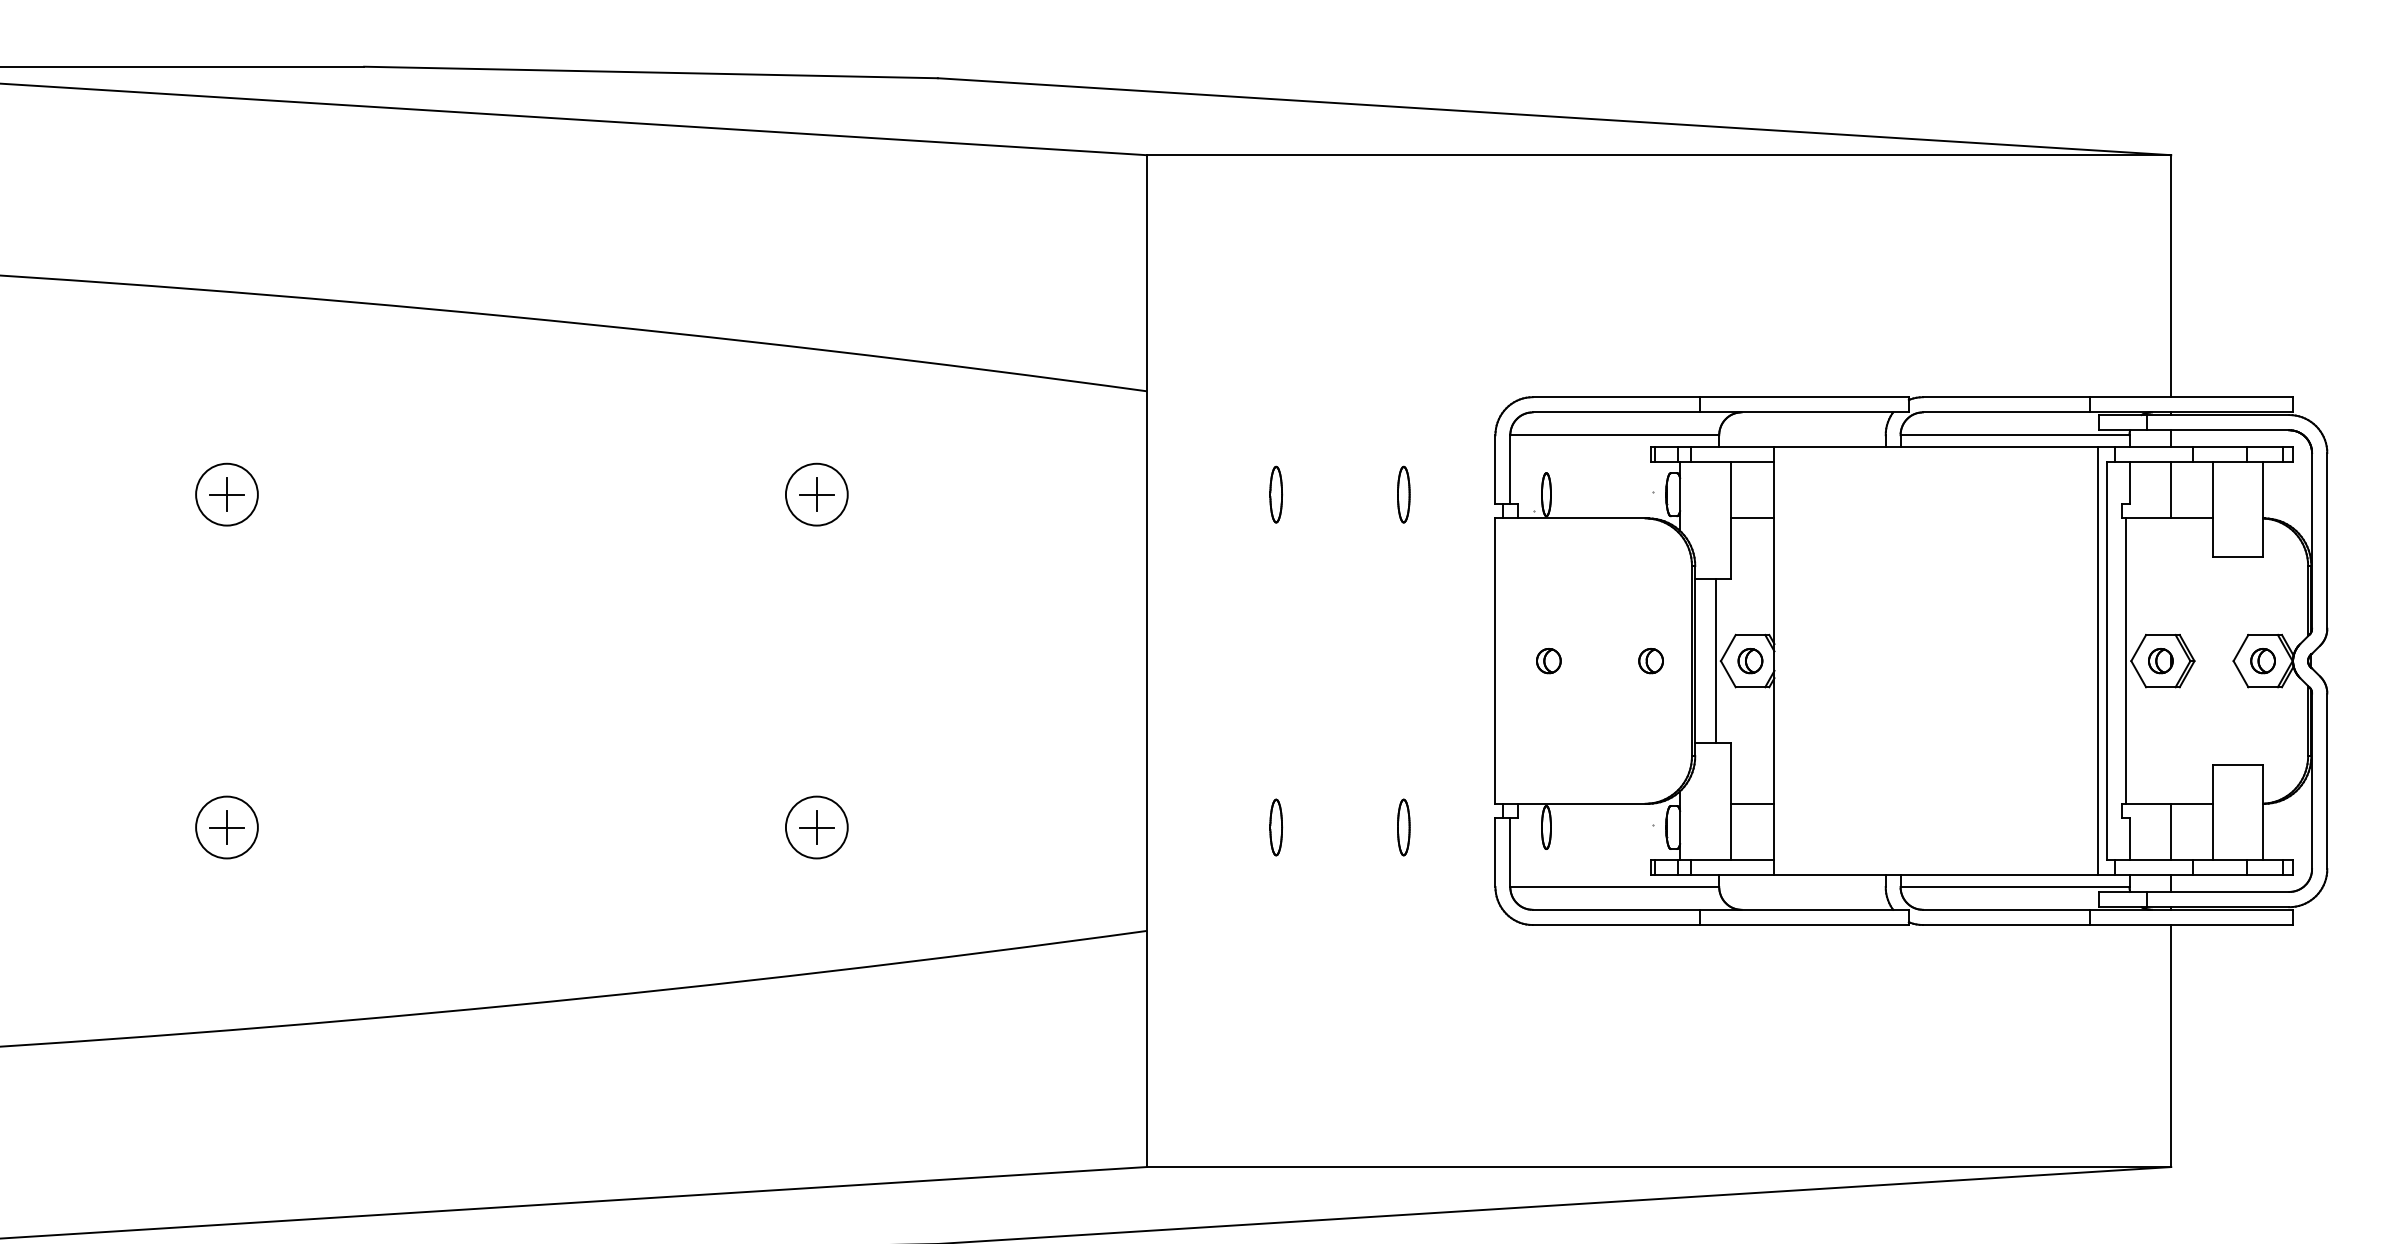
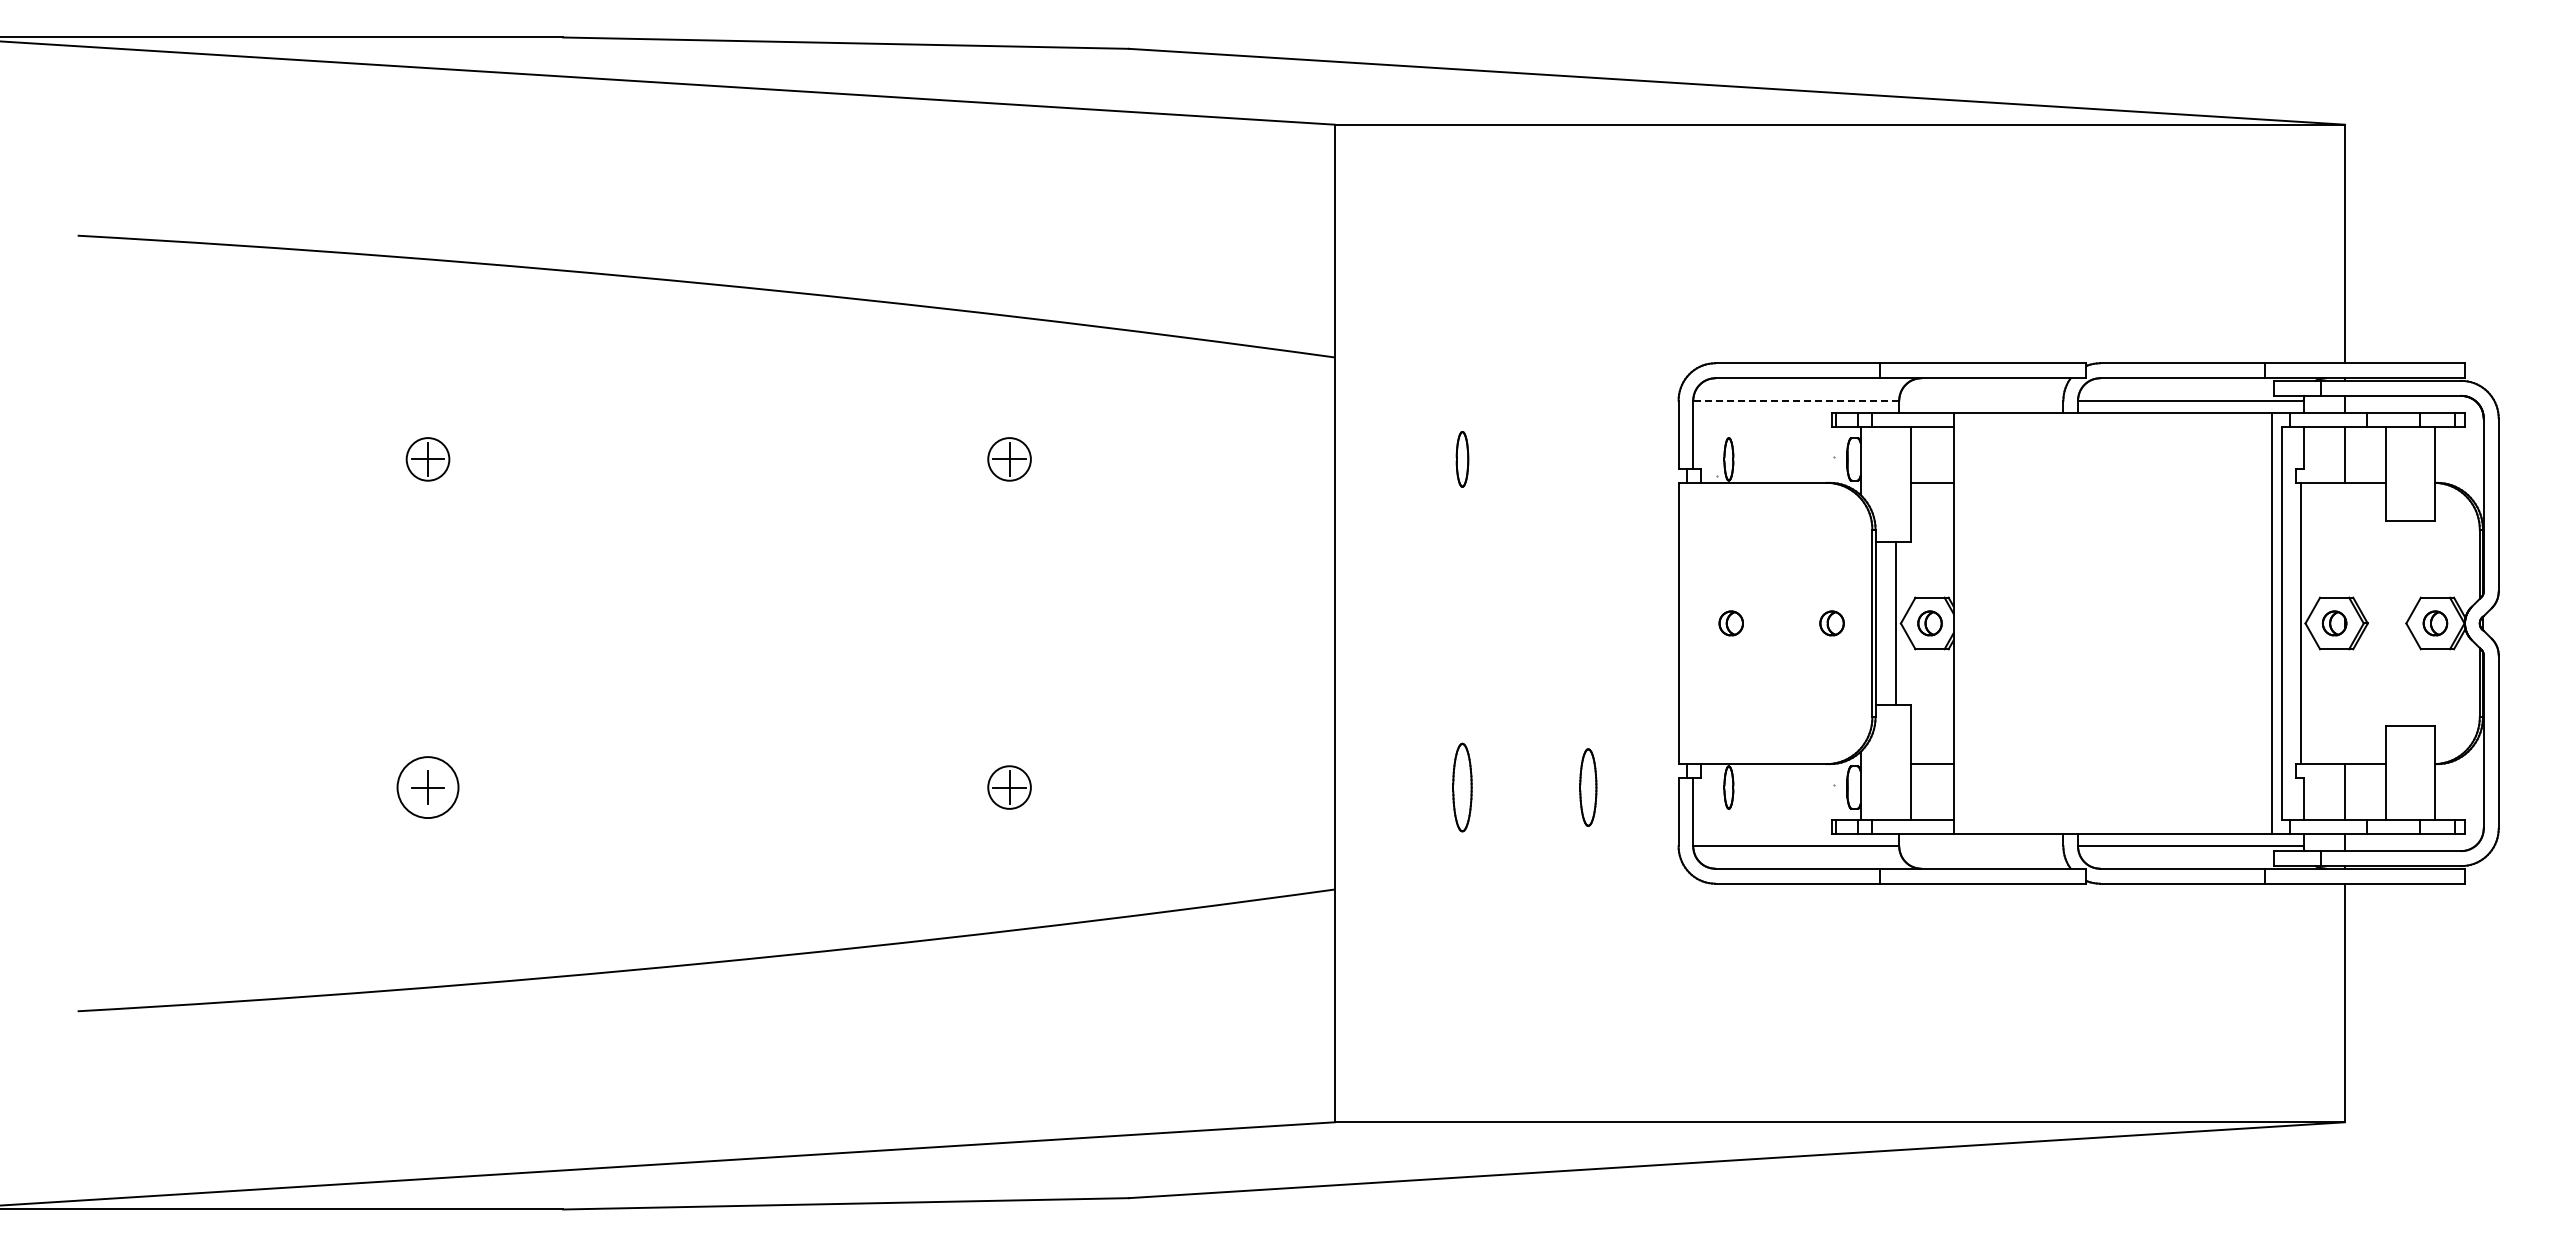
line: (1615, 434) -> (1796, 400), solid -> dashed
circle: (226, 493) -> (427, 458), size x0.7
circle: (816, 493) -> (1009, 458), size x0.7
part: (1403, 494) -> (1587, 459), removed
circle: (816, 827) -> (1009, 787), size x0.7
part: (1276, 827) -> (1462, 787), size x1.6
part: (1403, 827) -> (1587, 787), size x1.4

